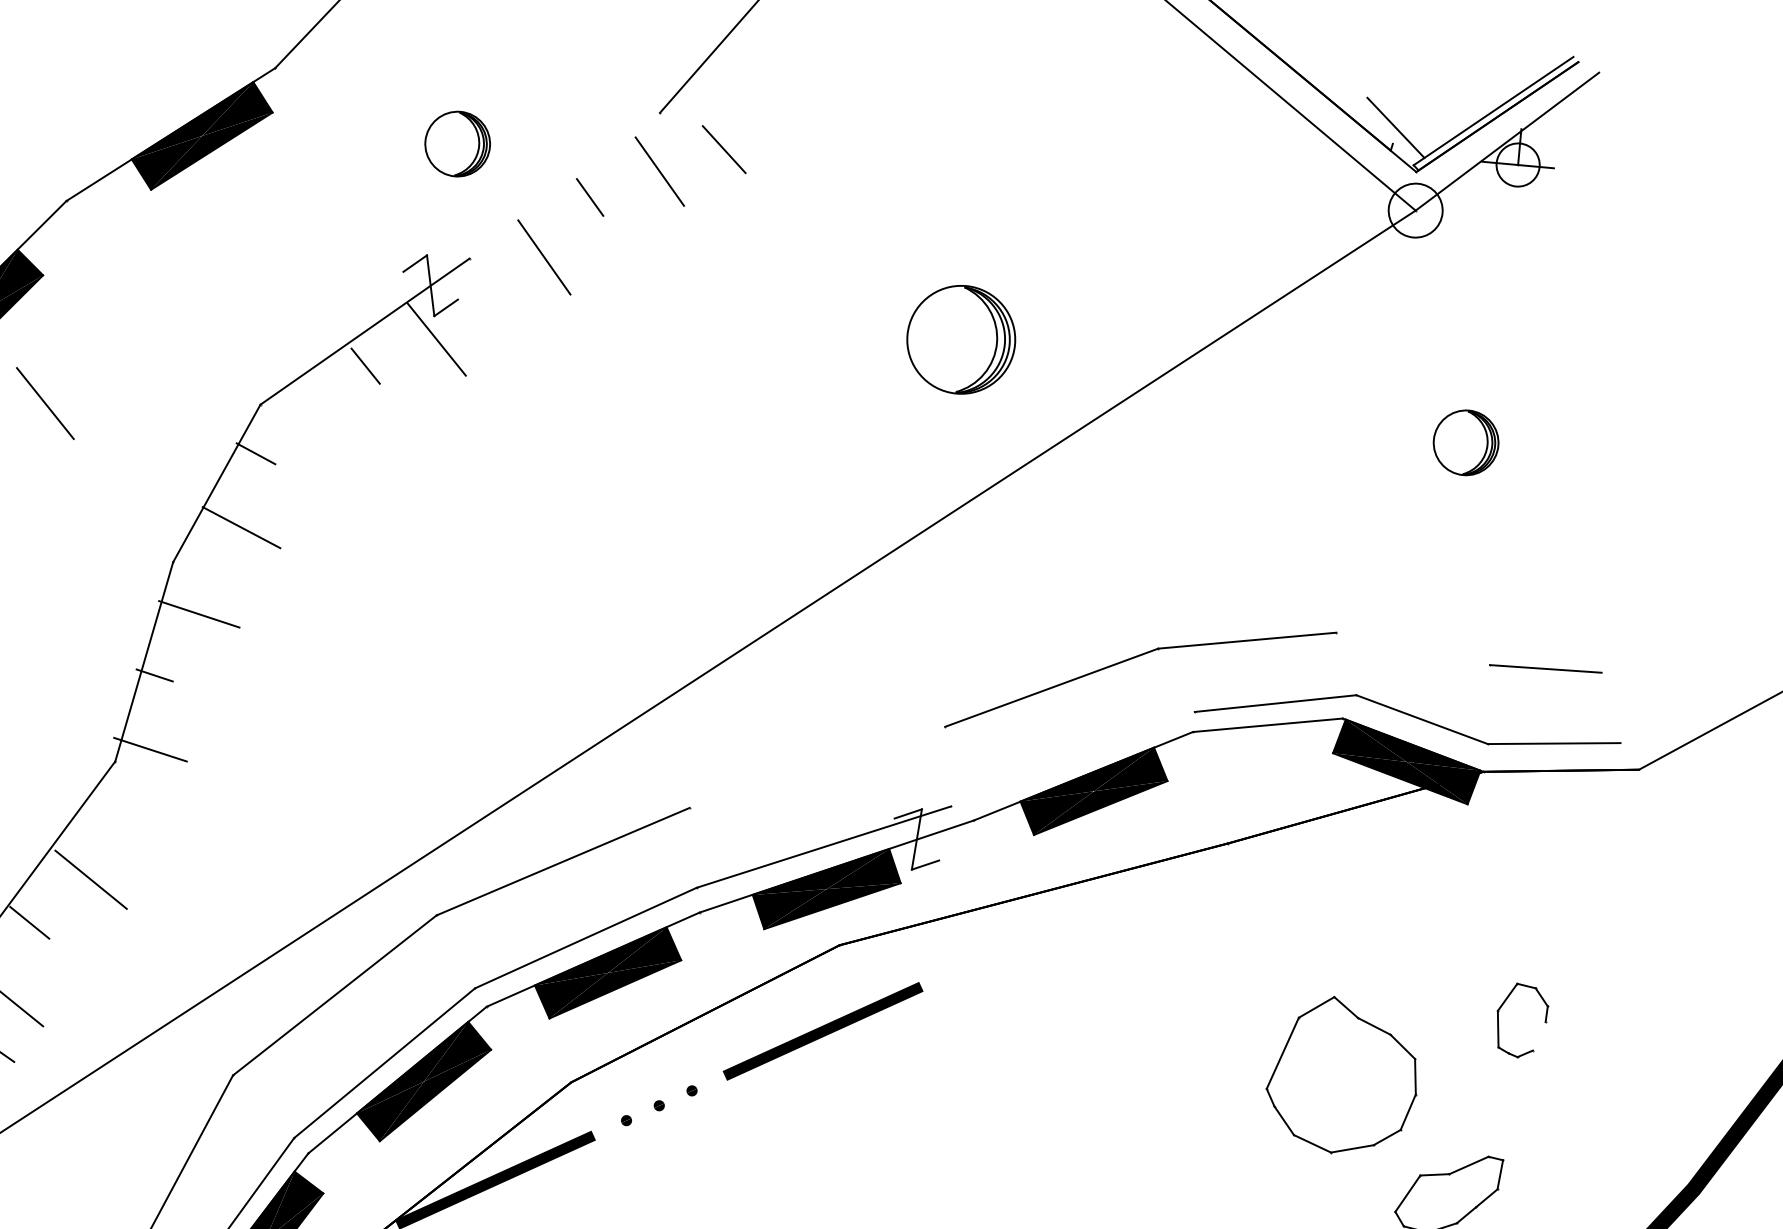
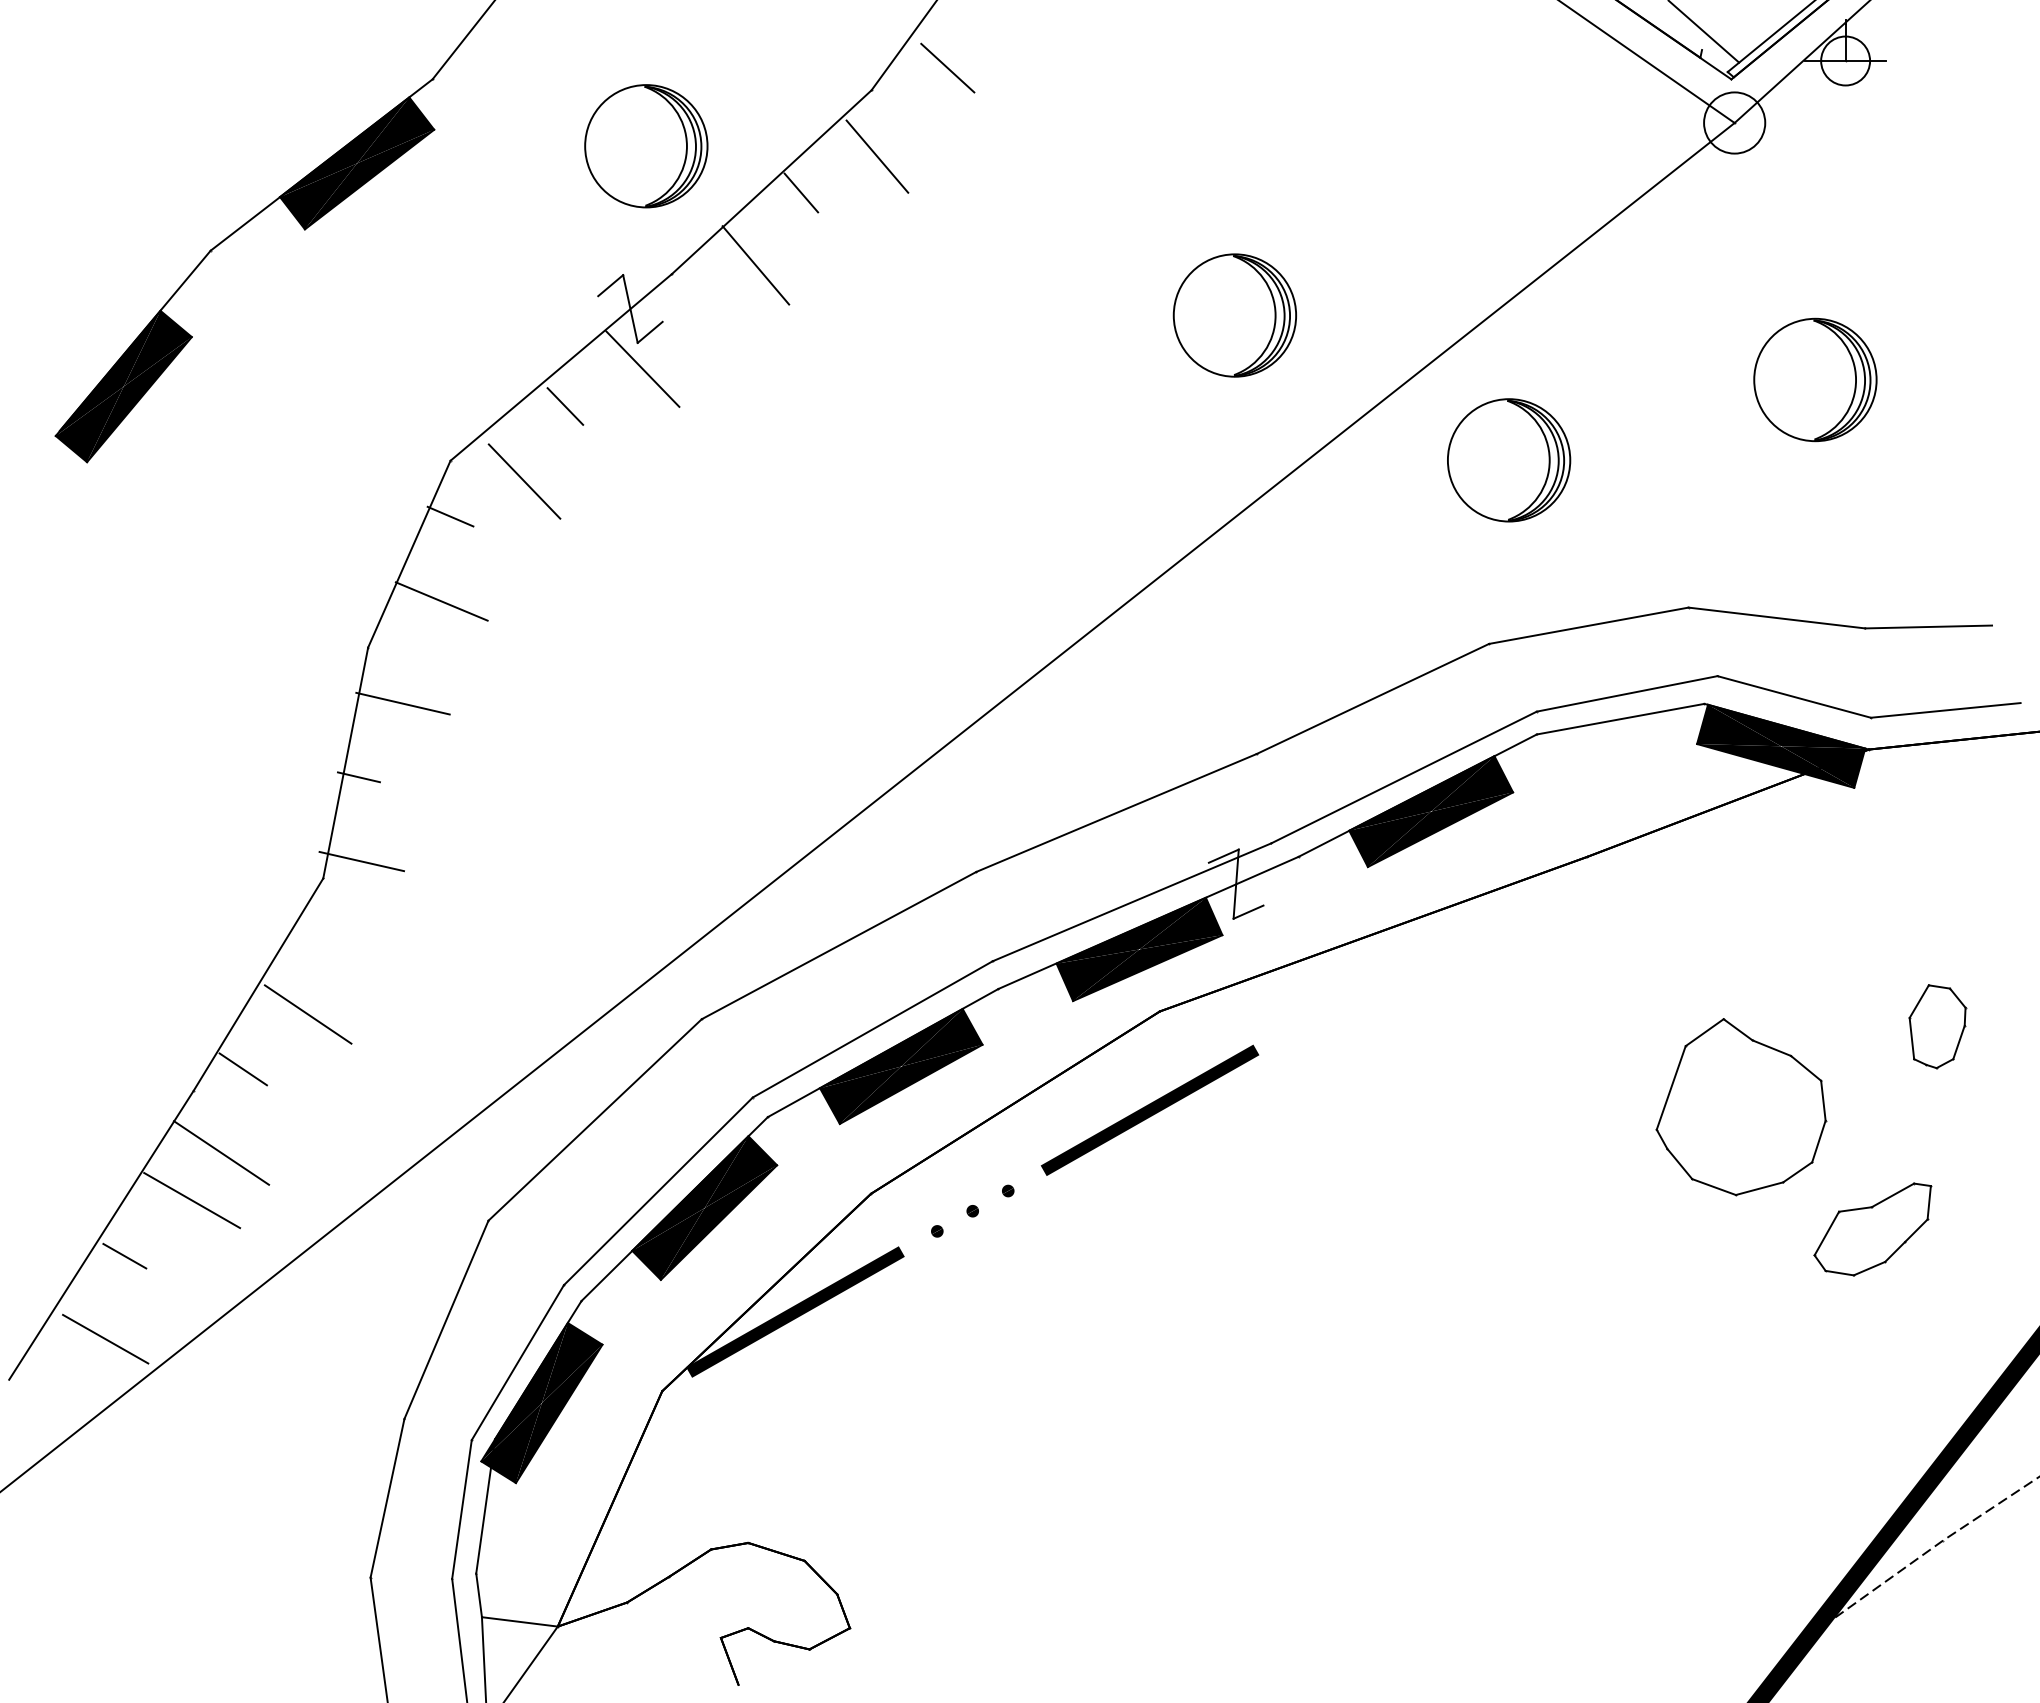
part: (457, 144) -> (646, 146), size x1.67
line: (723, 148) -> (947, 67), moved
line: (564, 185) -> (771, 182), added
line: (45, 403) -> (524, 481), moved
part: (1466, 442) -> (1815, 379), size x1.67
part: (1190, 489) -> (1509, 460), added
line: (1412, 648) -> (1776, 617), added
line: (1072, 759) -> (1403, 777), added
line: (817, 766) -> (1116, 812), added
line: (1538, 1036) -> (1958, 1042), added

